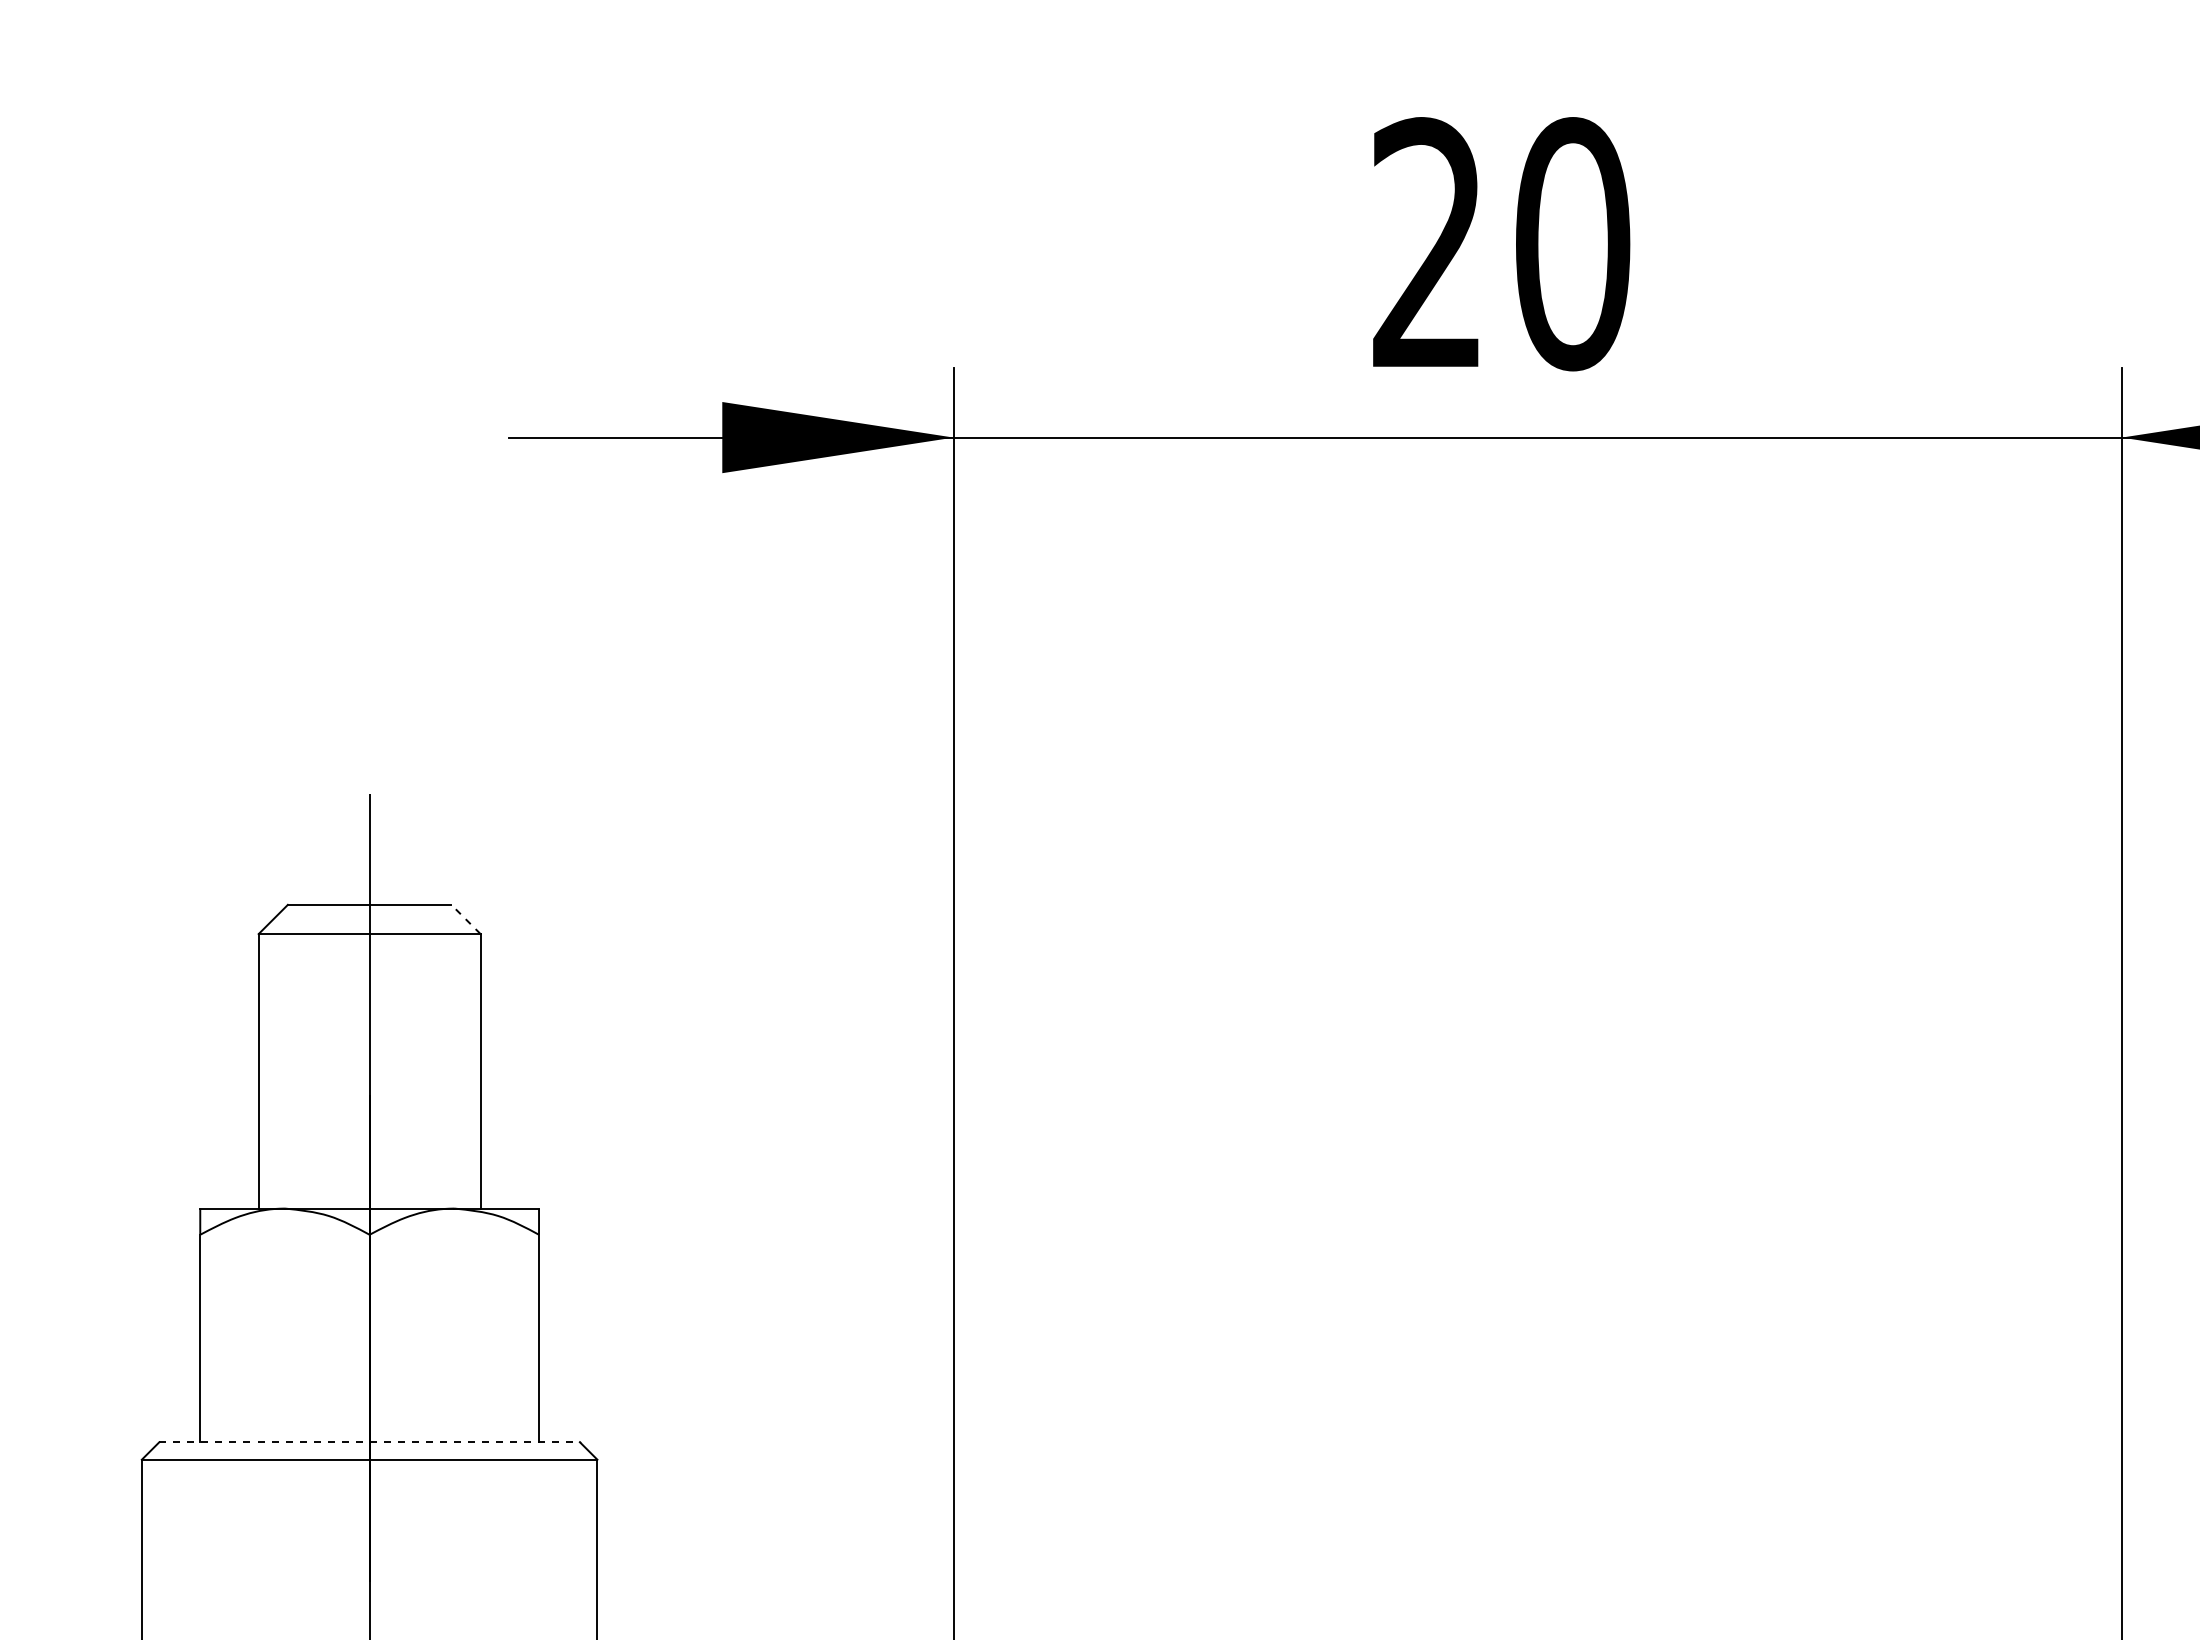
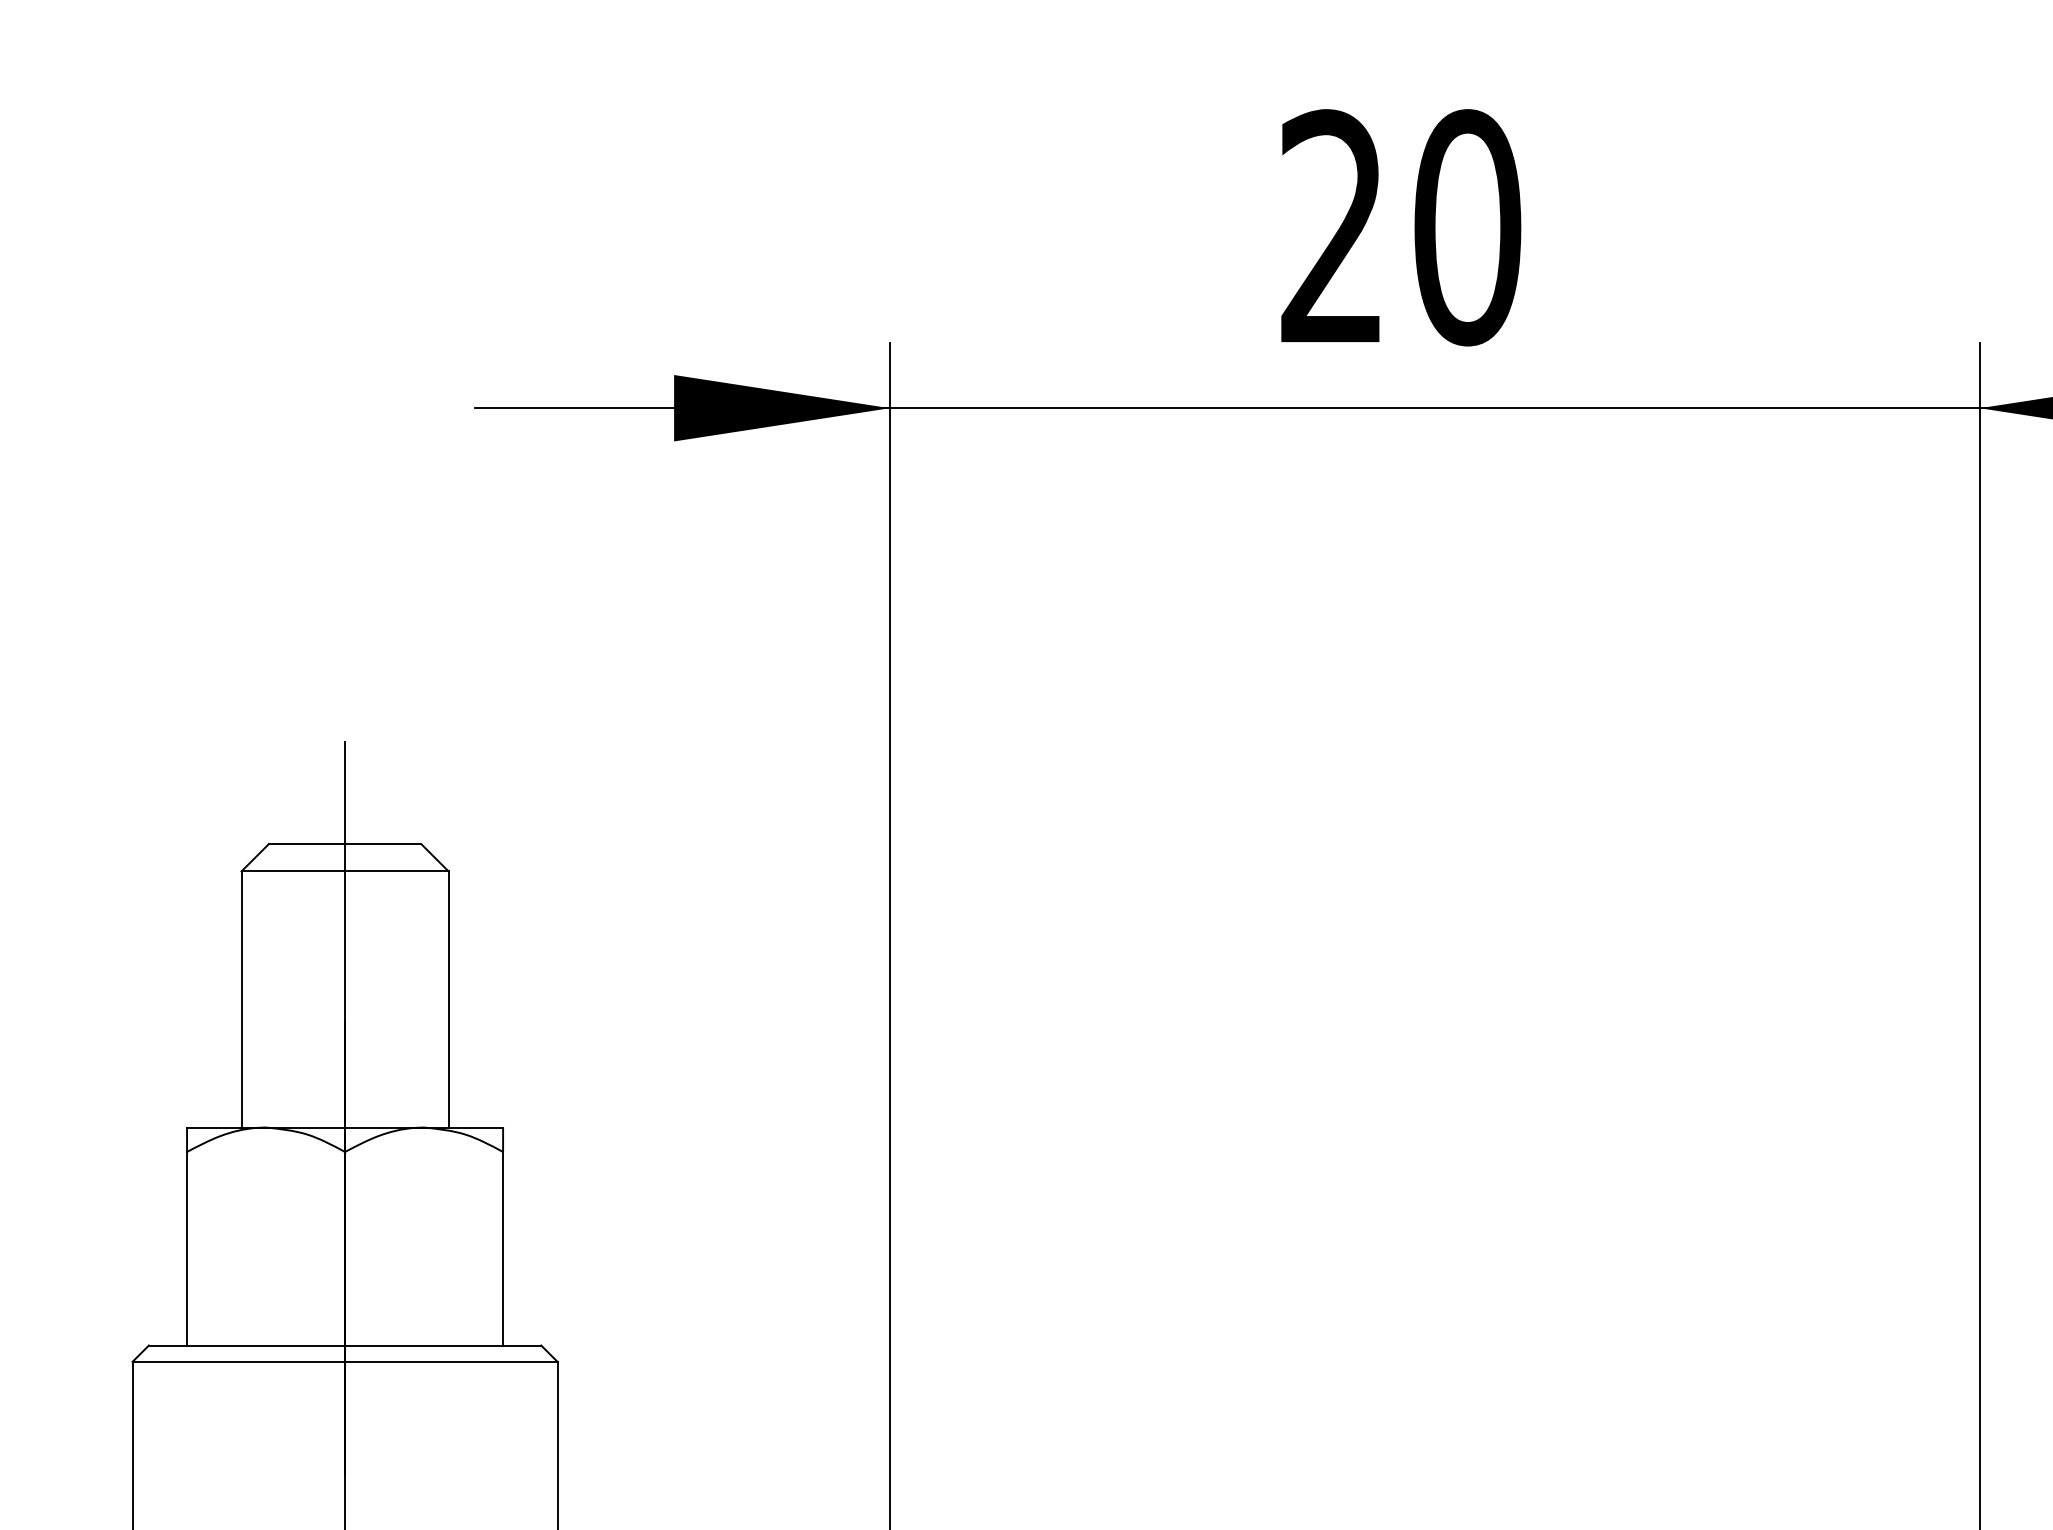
line: (466, 919) -> (435, 857), dashed -> solid
line: (370, 1442) -> (345, 1345), dashed -> solid

